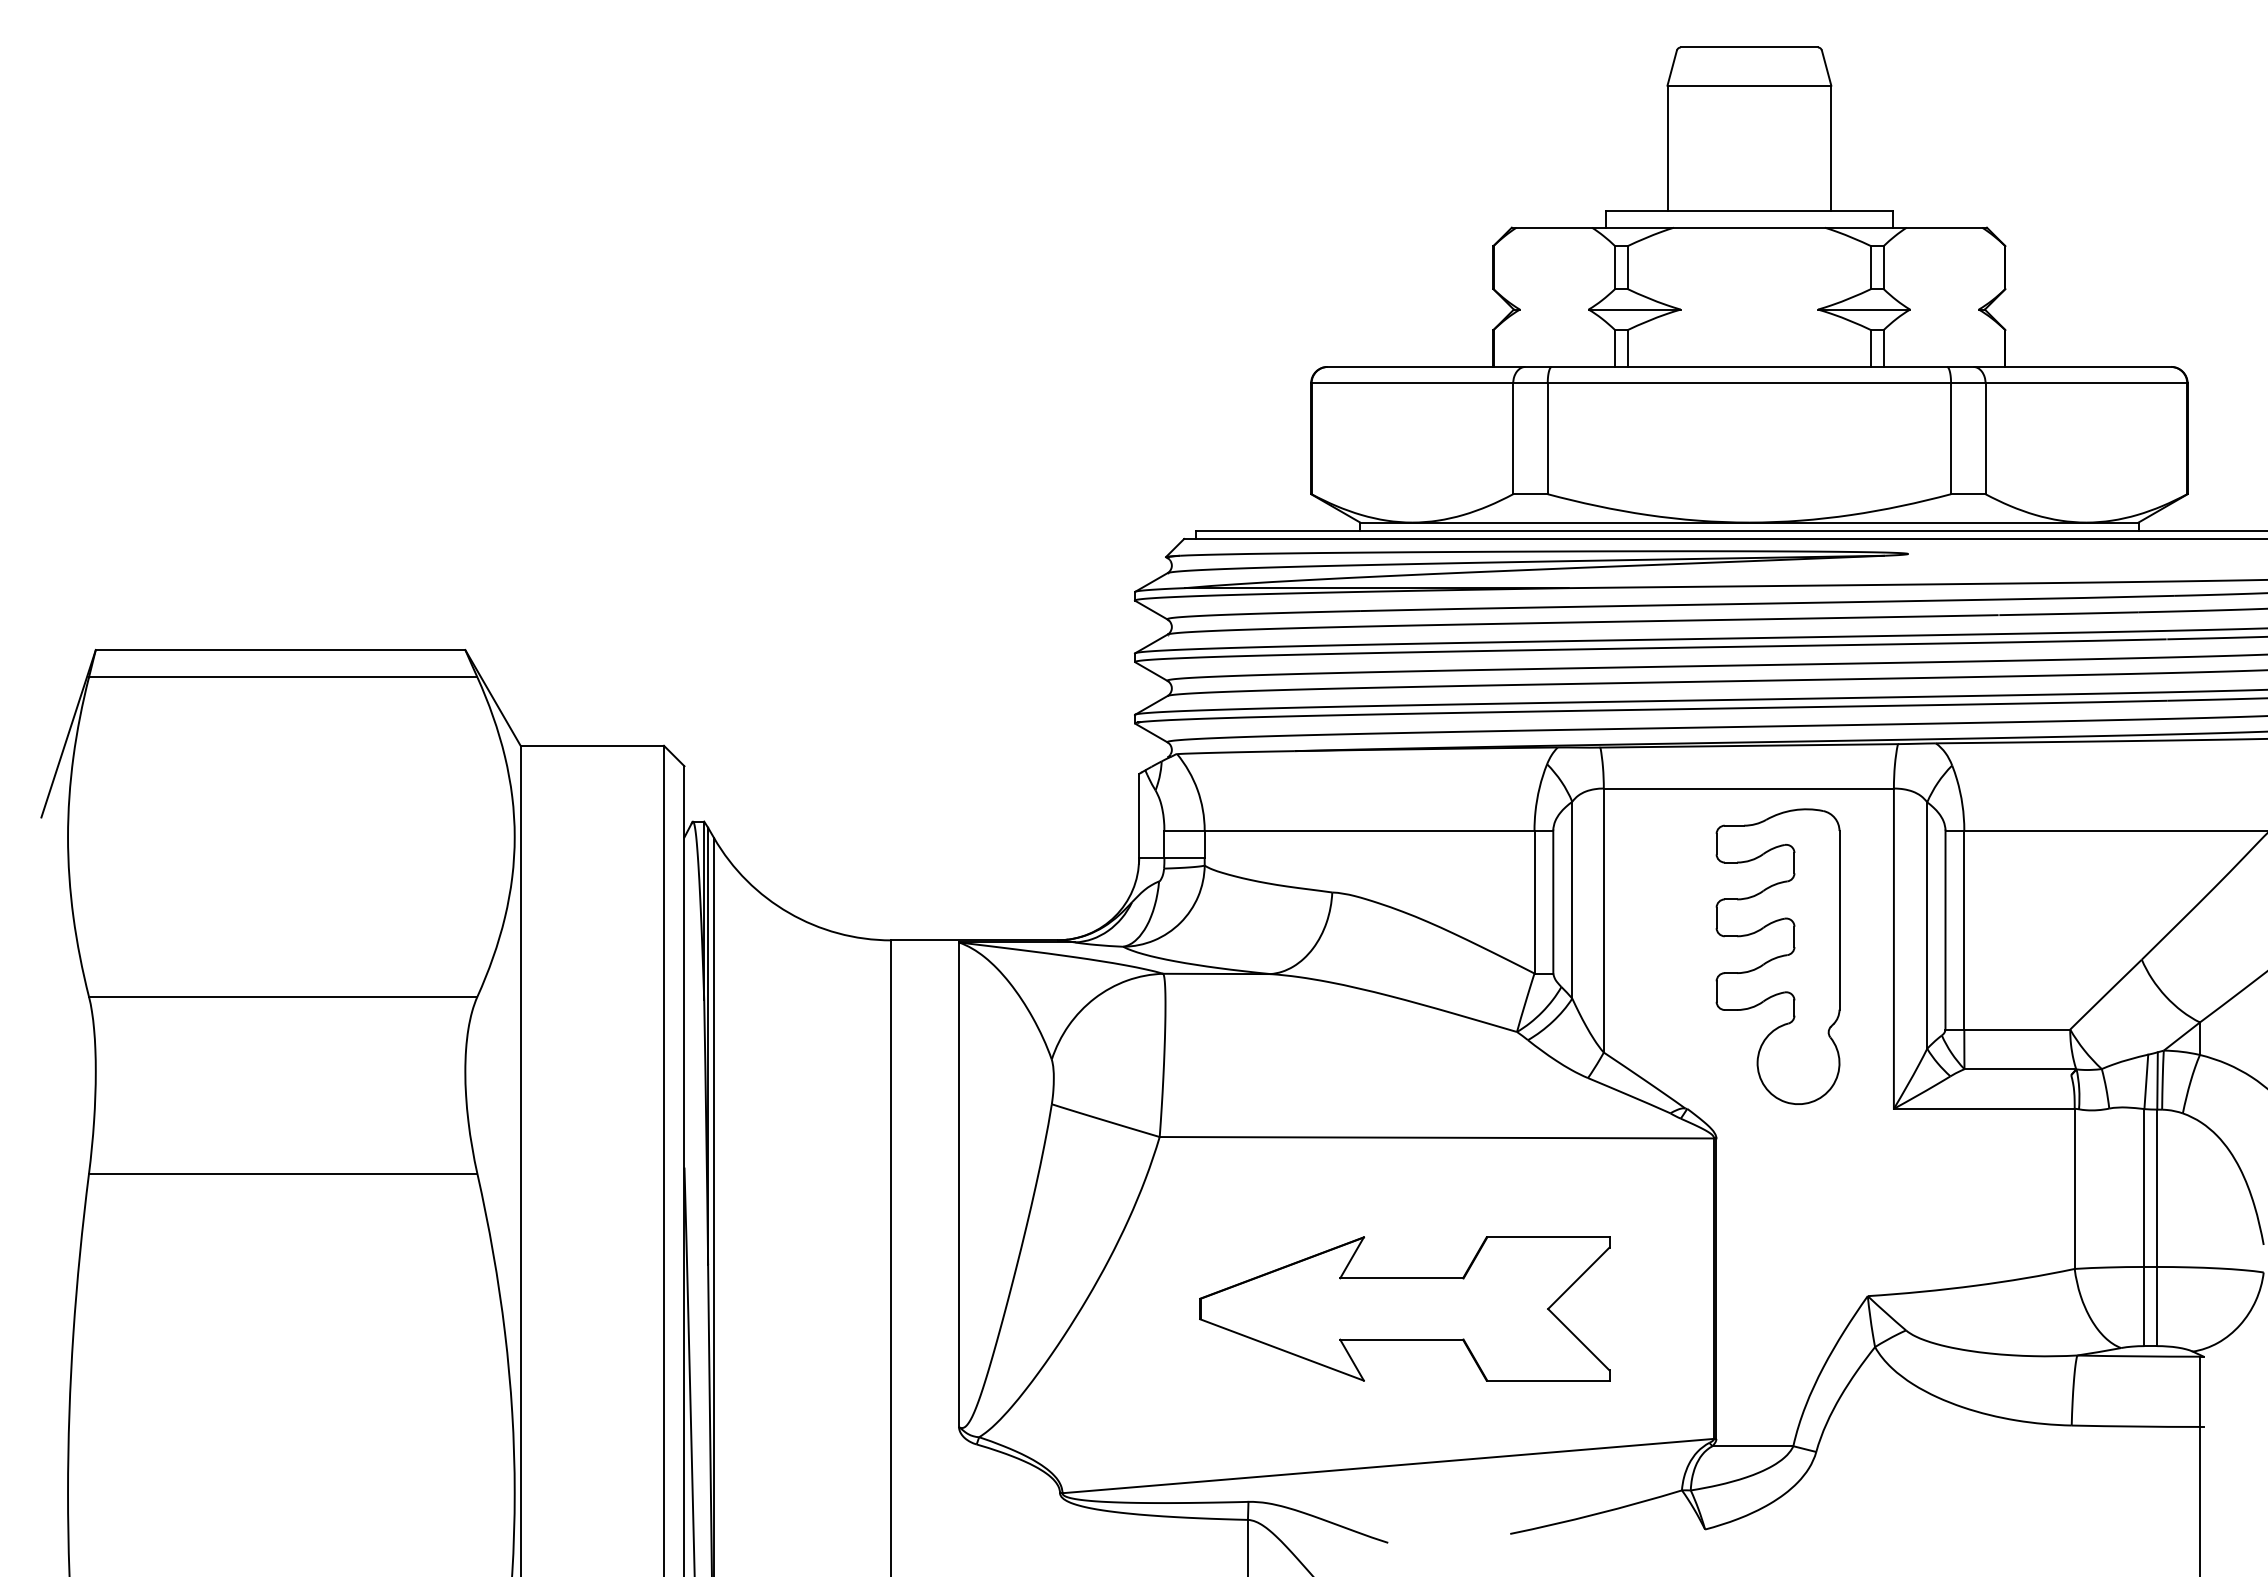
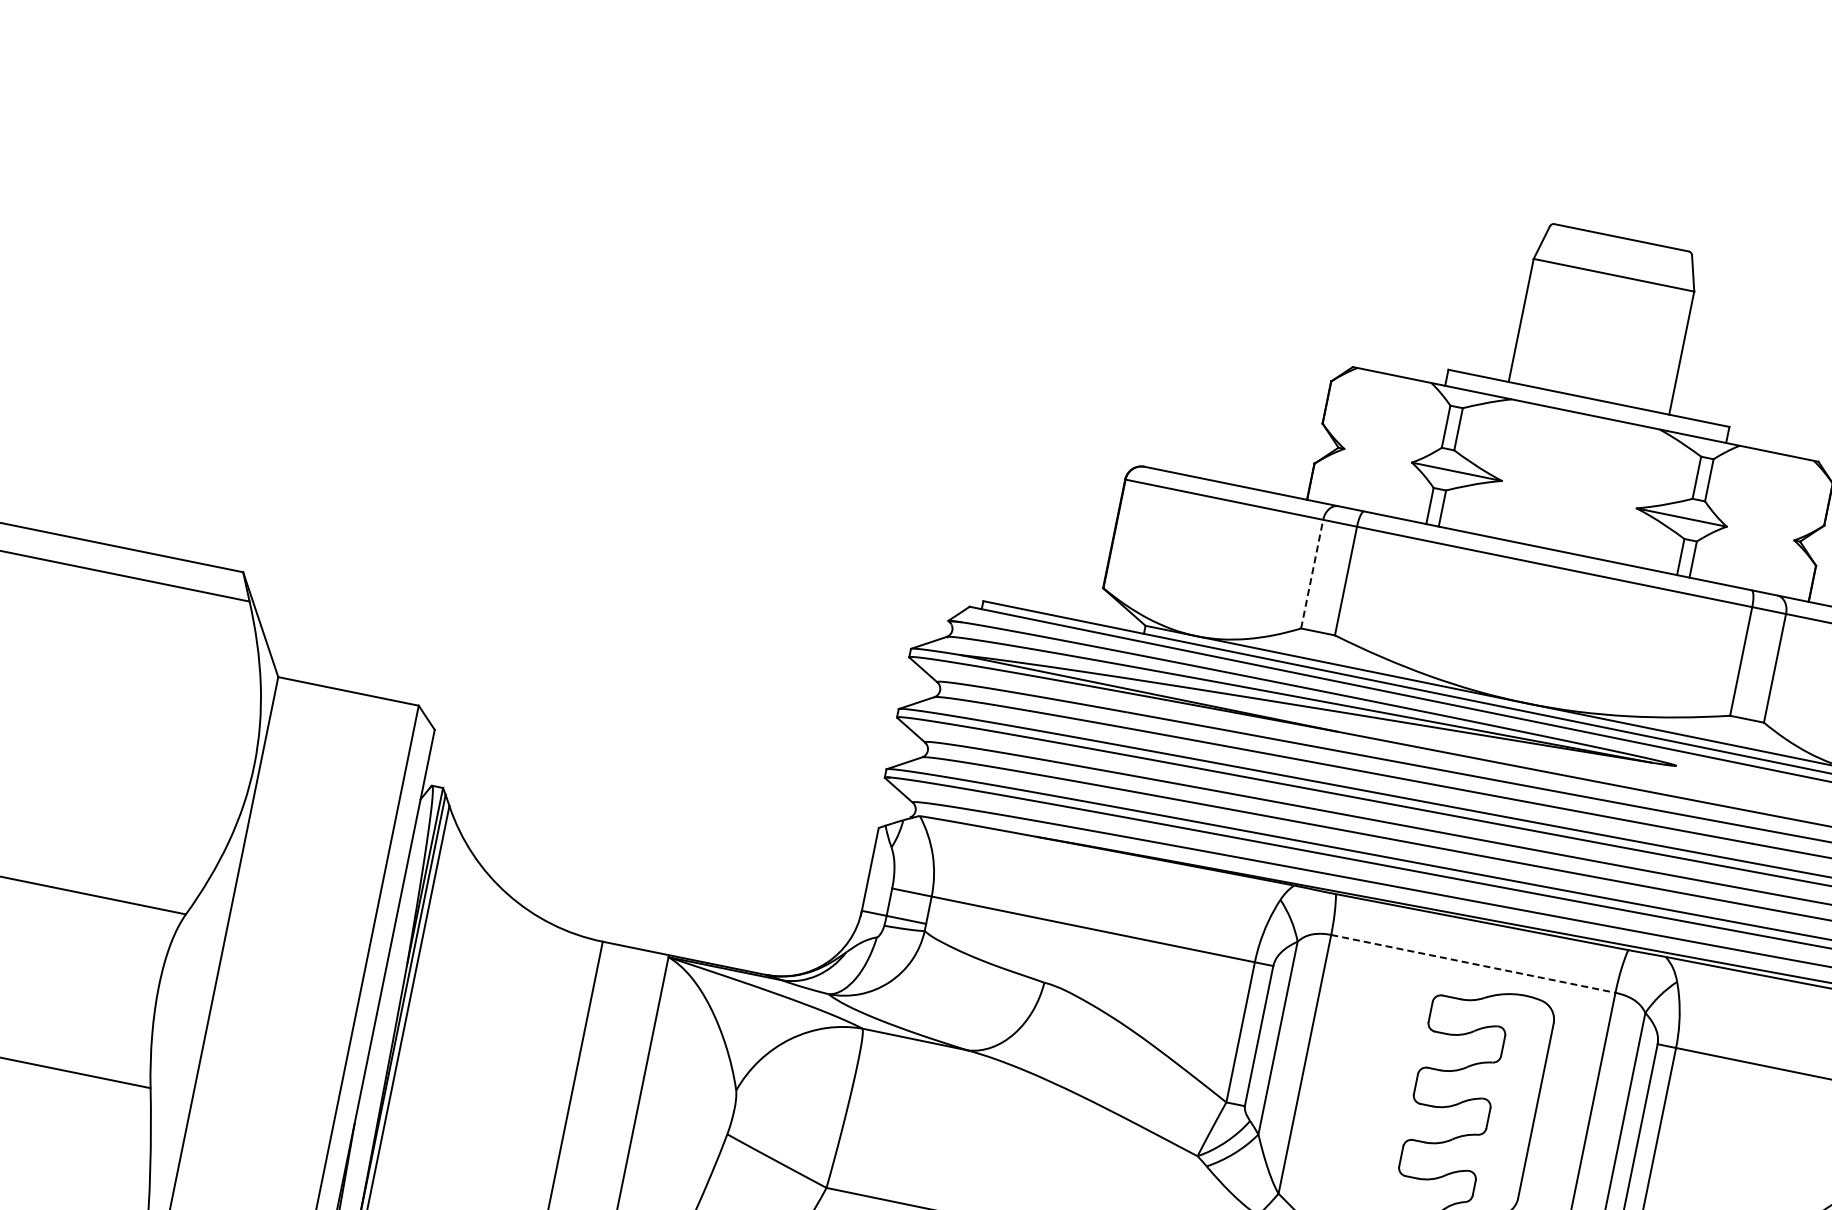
line: (1513, 438) -> (1312, 573), solid -> dashed
line: (1749, 788) -> (1473, 963), solid -> dashed

